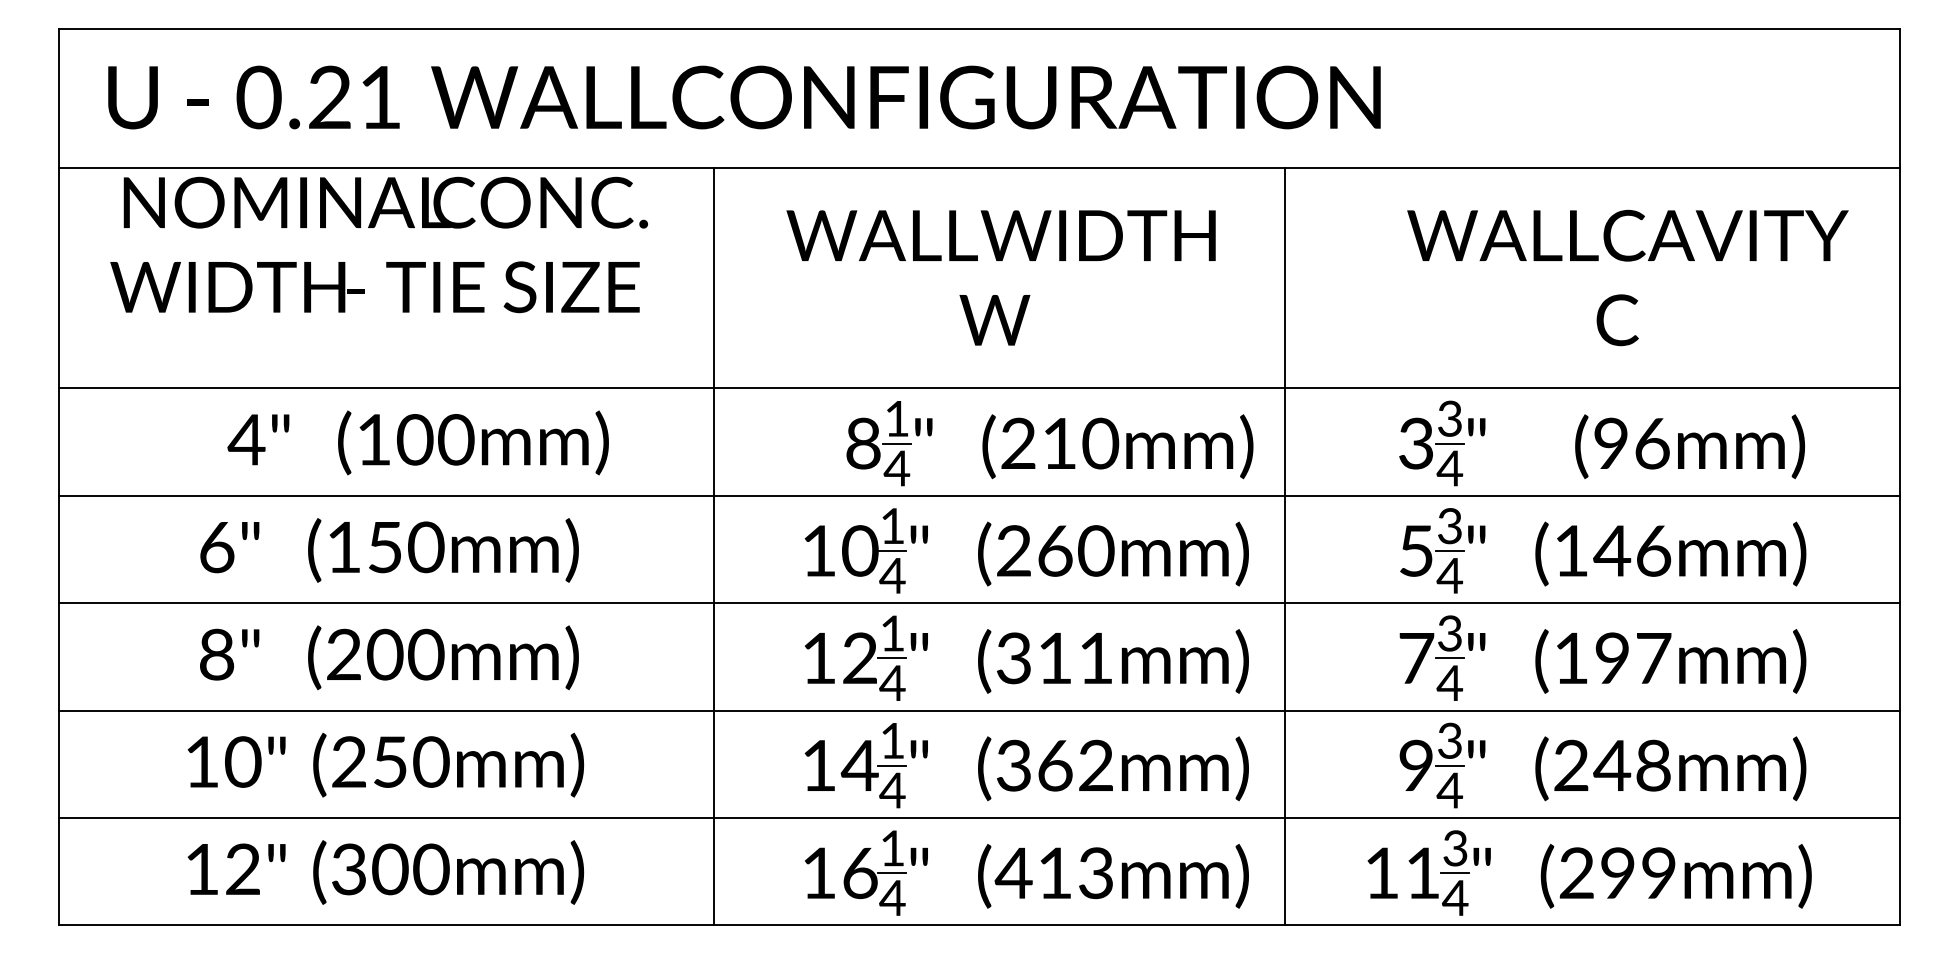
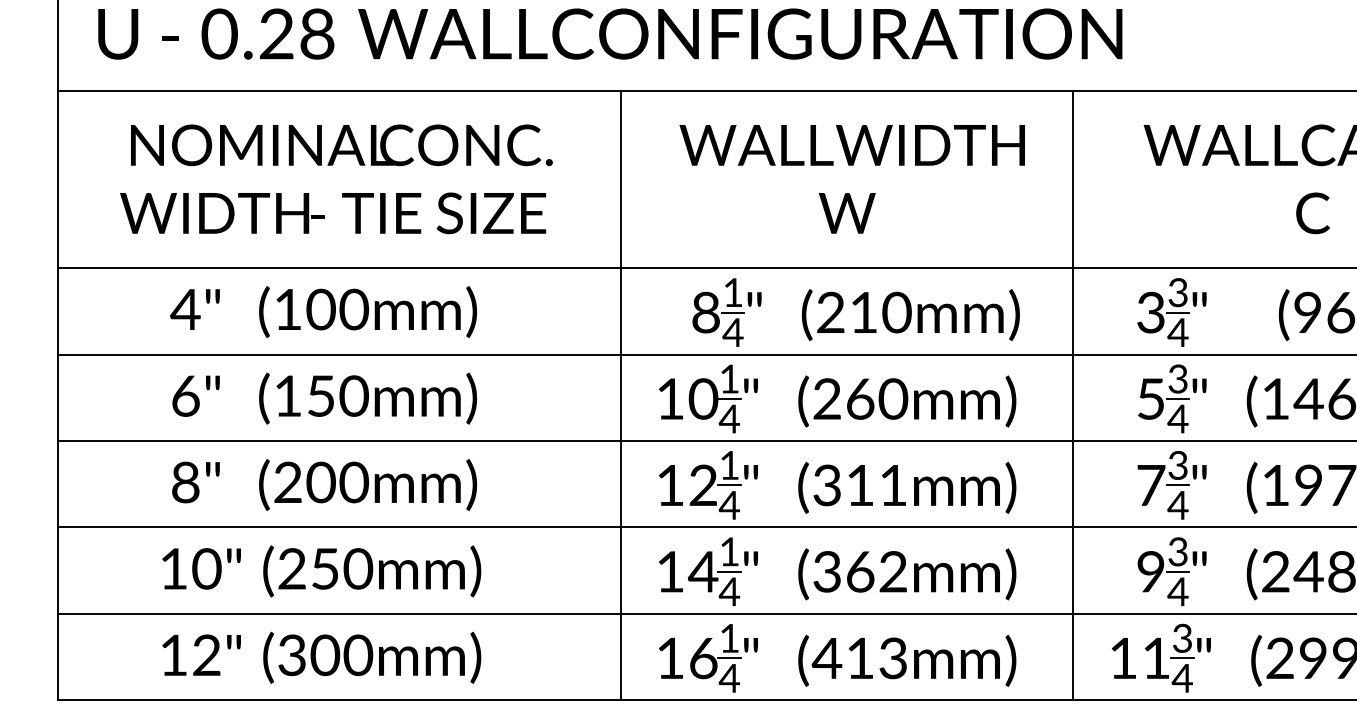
text: (380, 97) -> (317, 34), 0.21 -> 0.28
text: (378, 244) -> (335, 178), moved
text: (1000, 277) -> (851, 178), moved
text: (417, 442) -> (323, 311), moved
line: (714, 546) -> (620, 395), moved
line: (1284, 546) -> (1073, 395), moved

